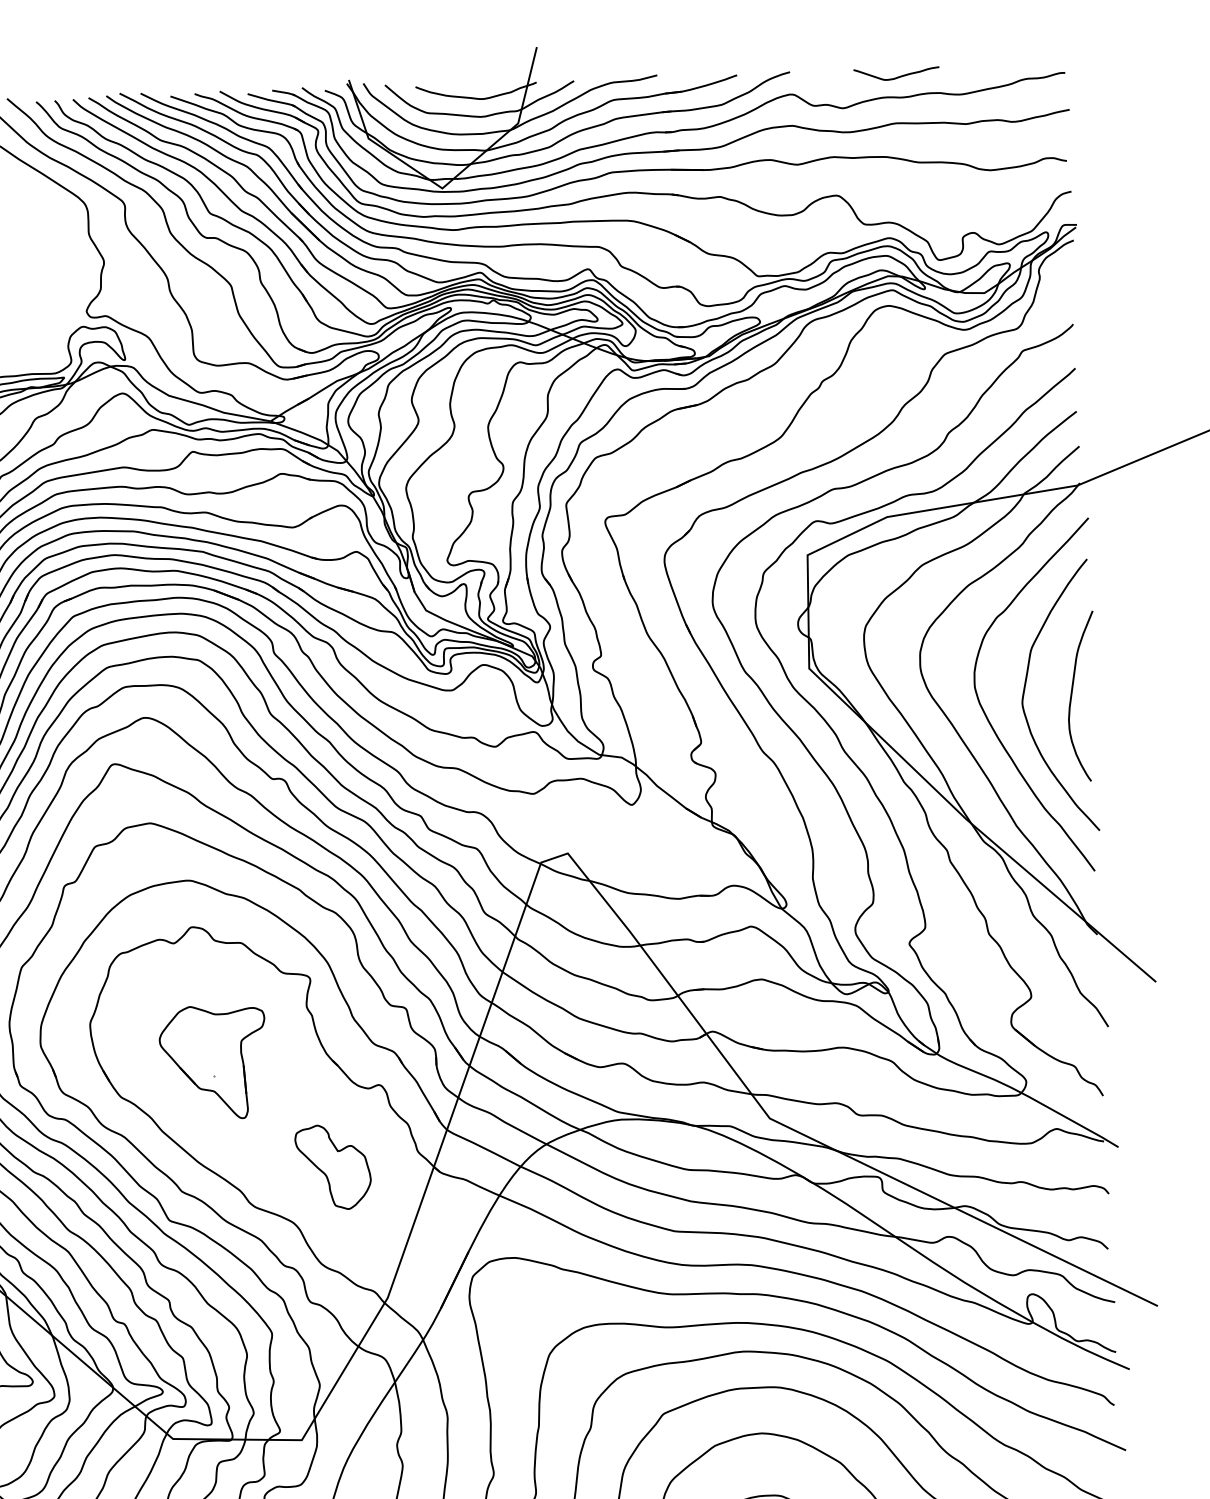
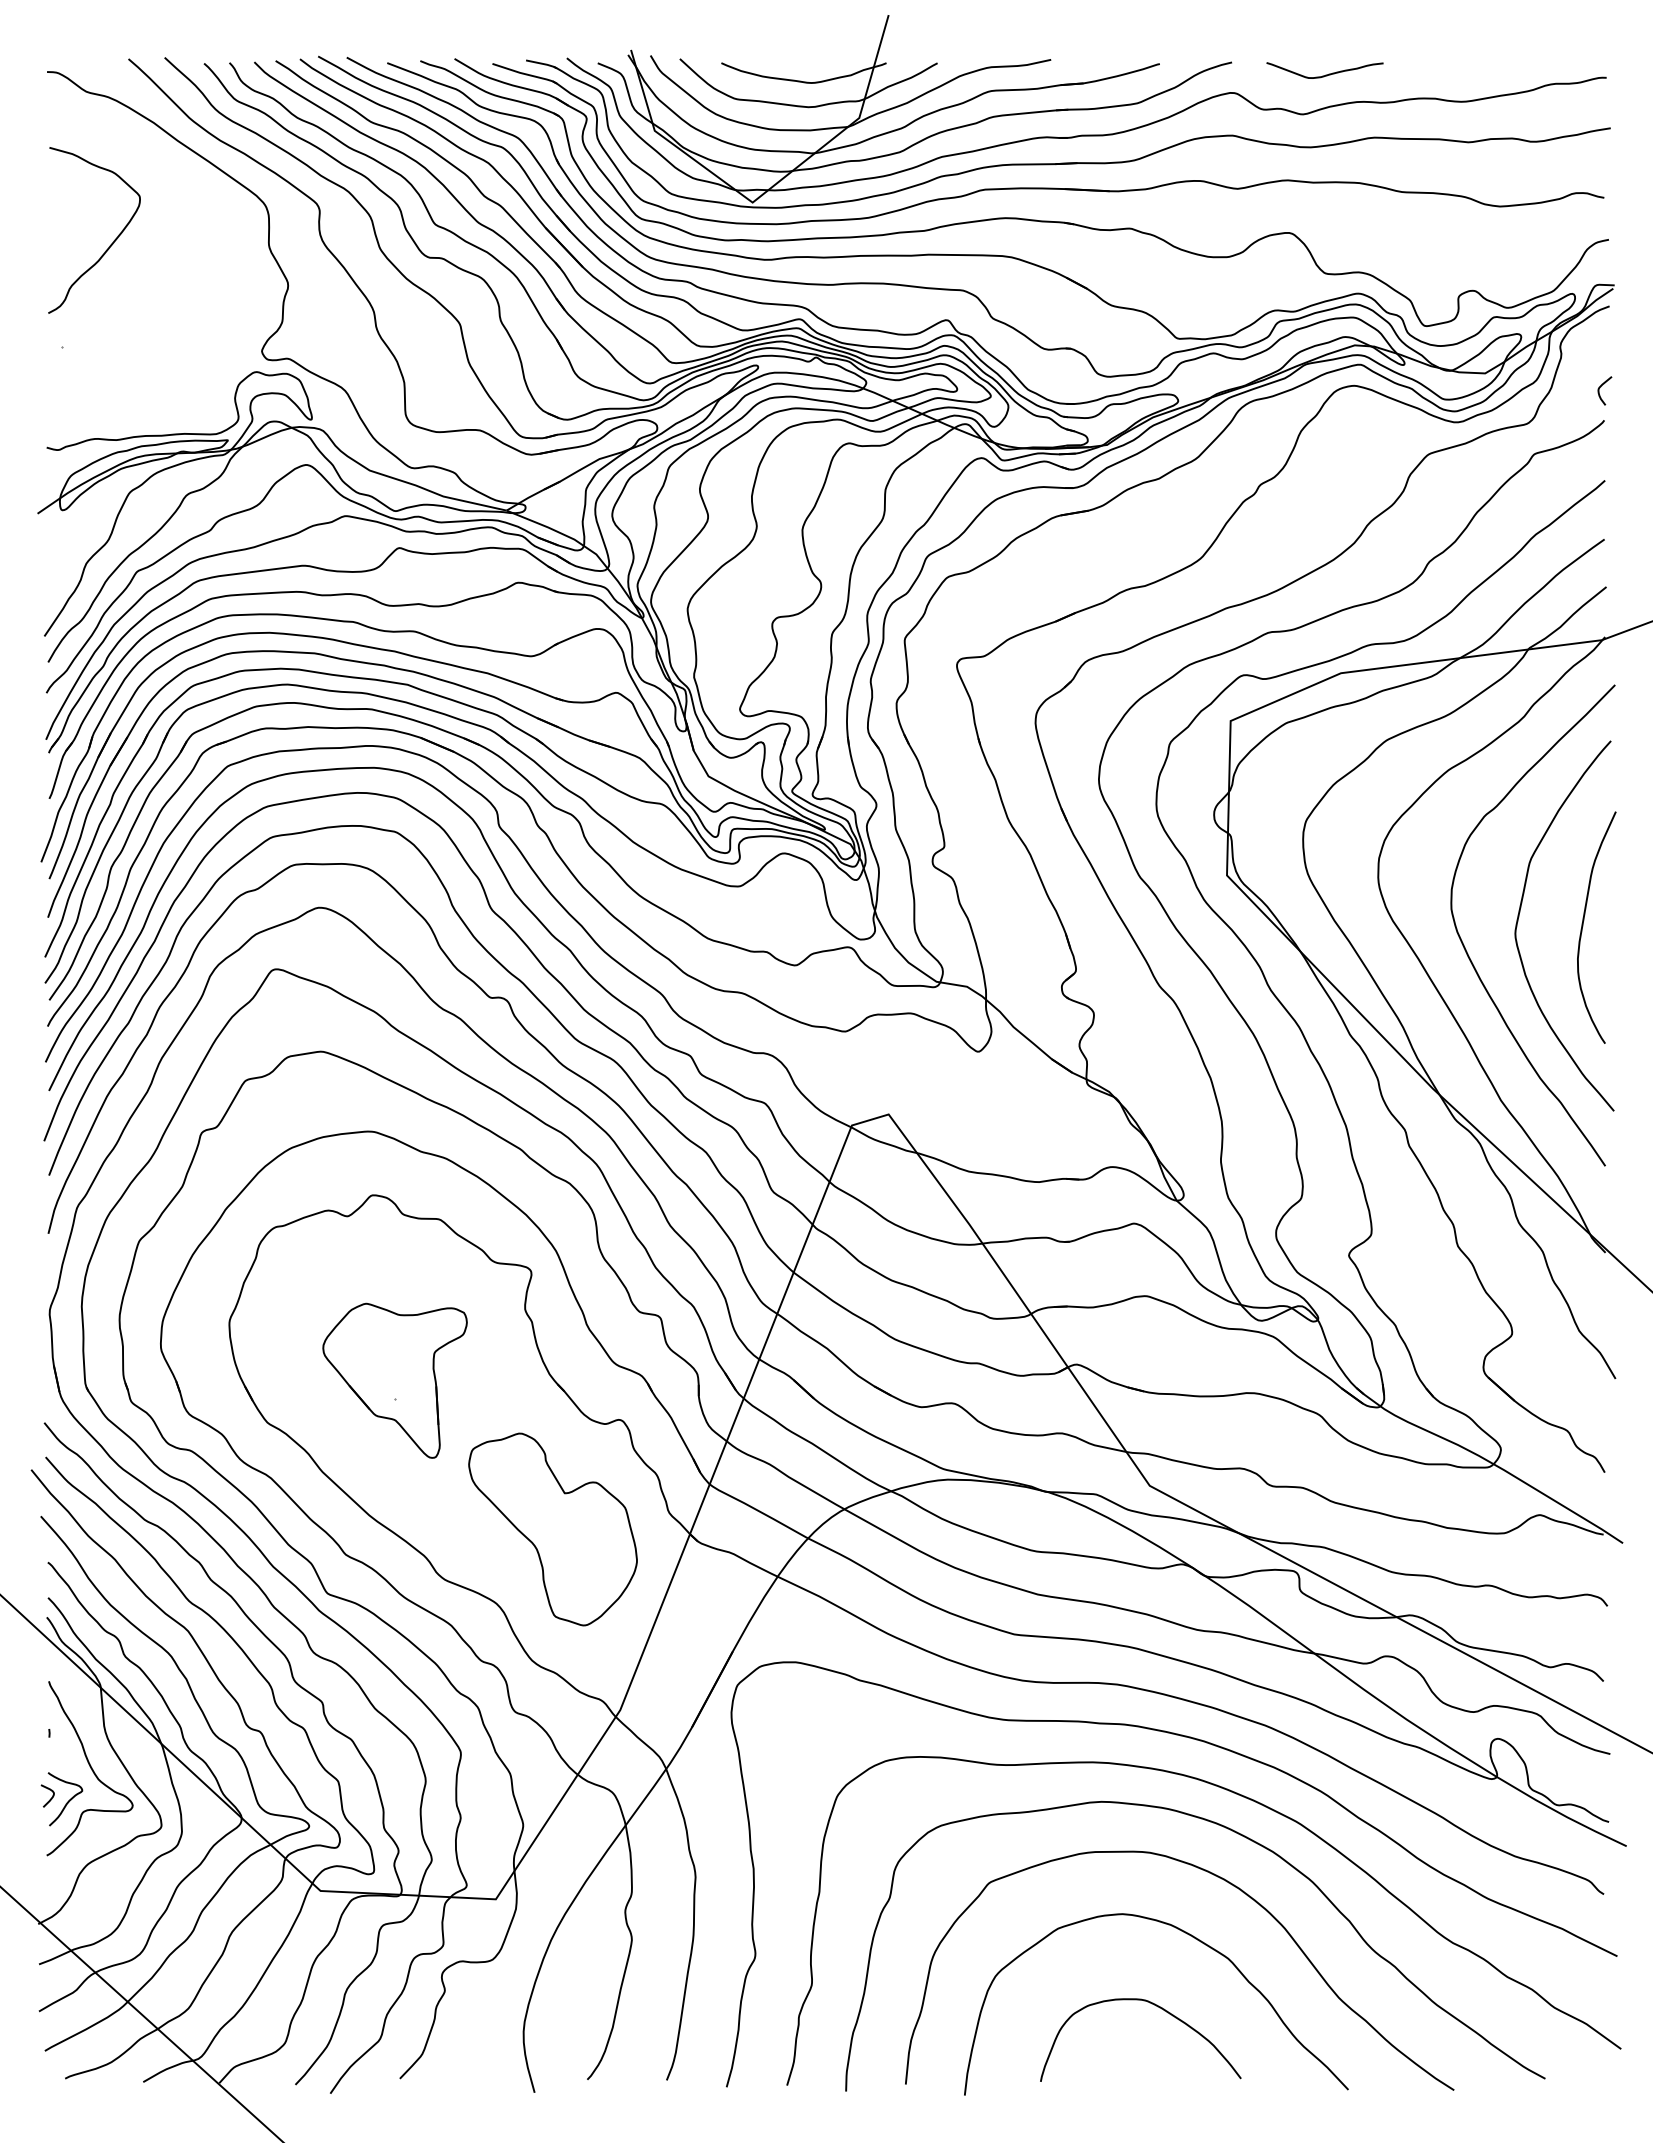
curve: (897, 76) -> (1325, 74), moved
curve: (1070, 299) -> (1601, 386), added
part: (332, 1167) -> (552, 1529), size x1.67

